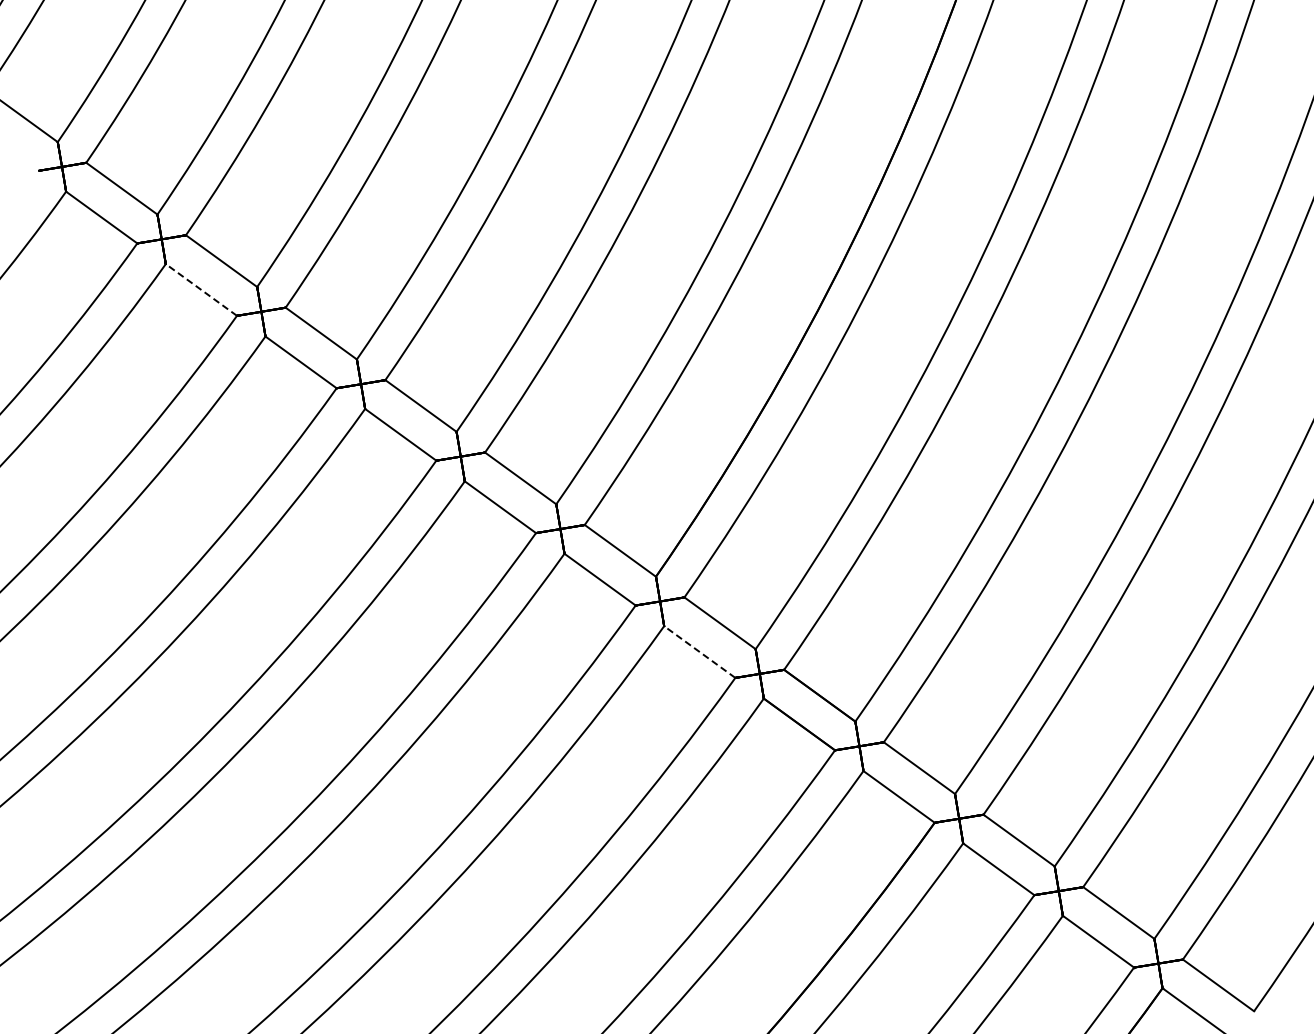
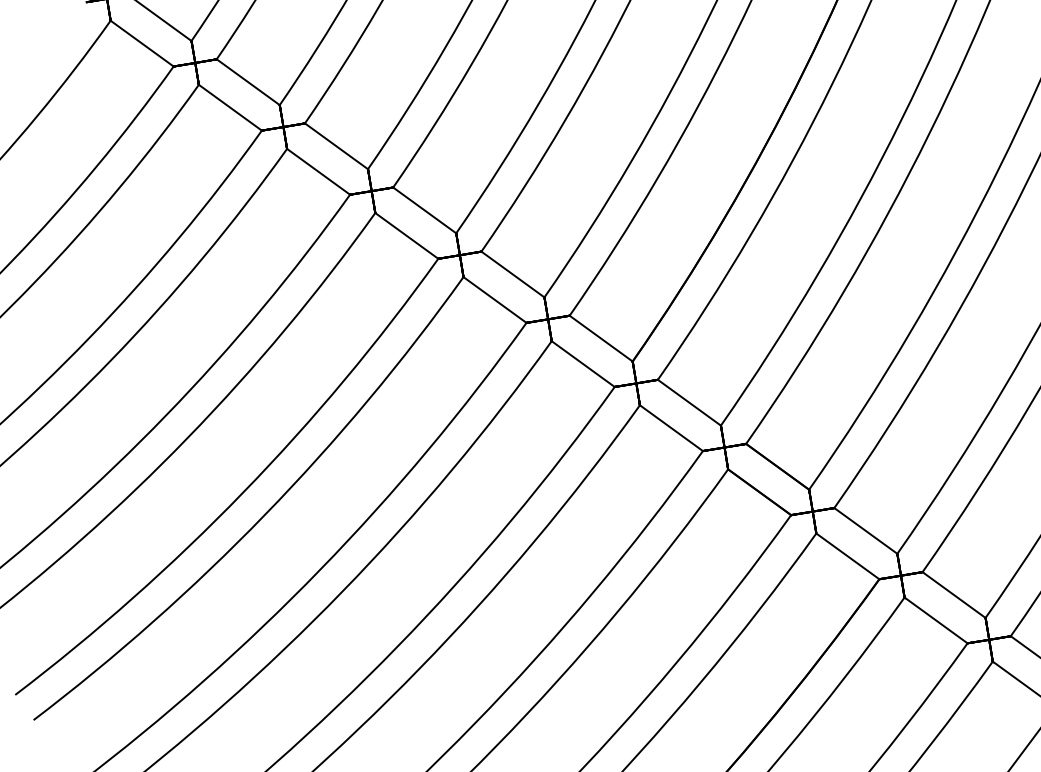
line: (201, 289) -> (230, 107), dashed -> solid
line: (699, 652) -> (671, 428), dashed -> solid

